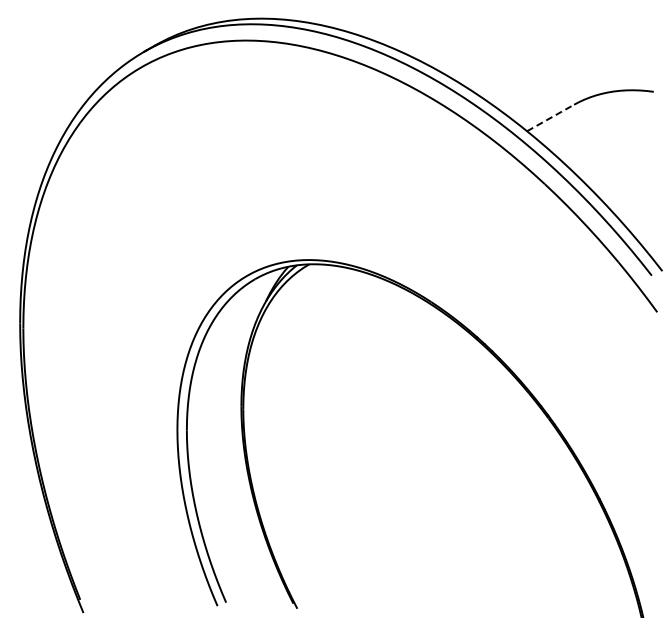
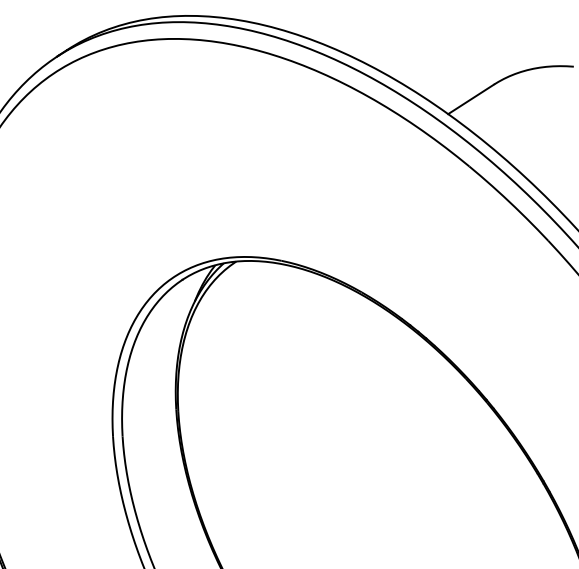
line: (550, 118) -> (471, 99), dashed -> solid

